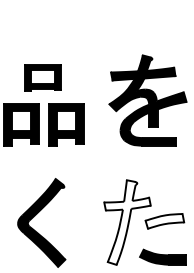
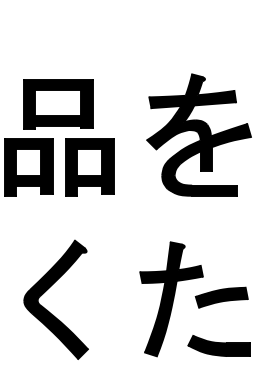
part: (43, 77) -> (58, 104), size x1.43
fill: (164, 221) -> (221, 297), added
fill: (127, 222) -> (171, 299), added

